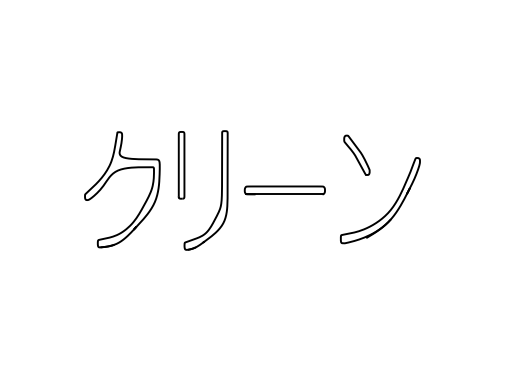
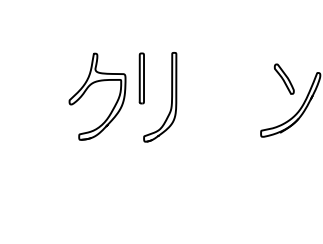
part: (356, 154) -> (284, 78), moved
part: (284, 190) -> (218, 97), removed

